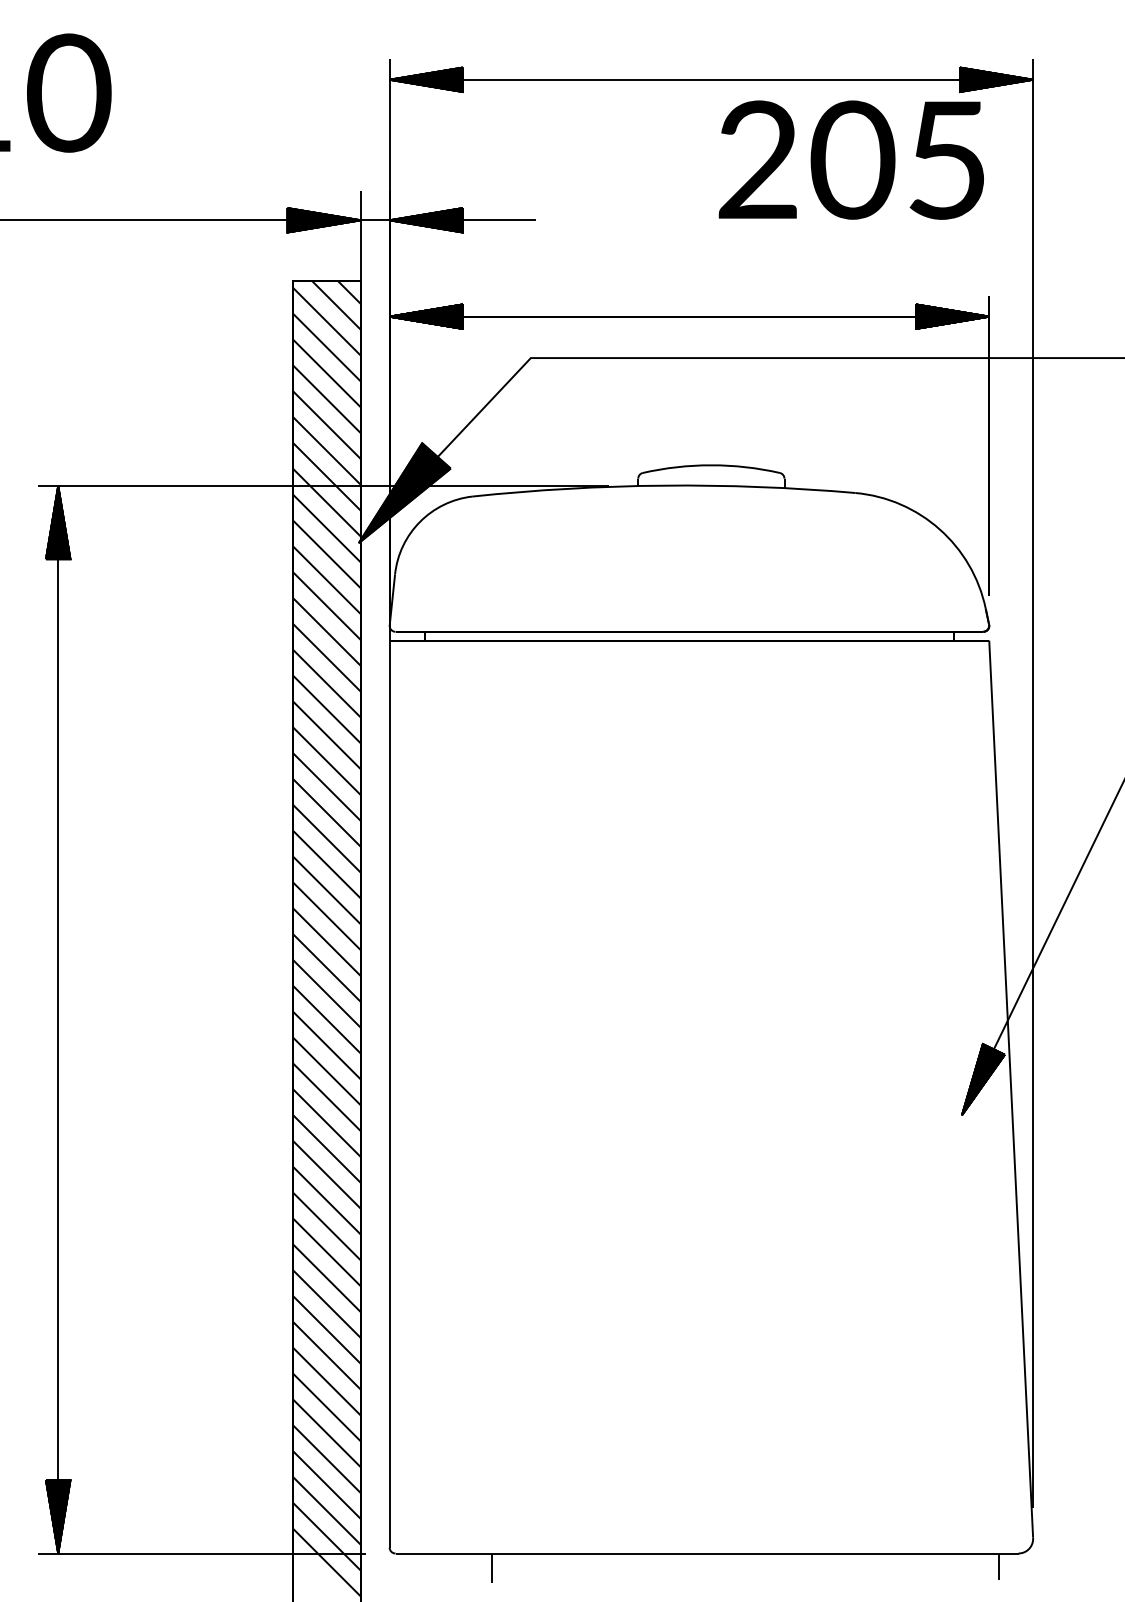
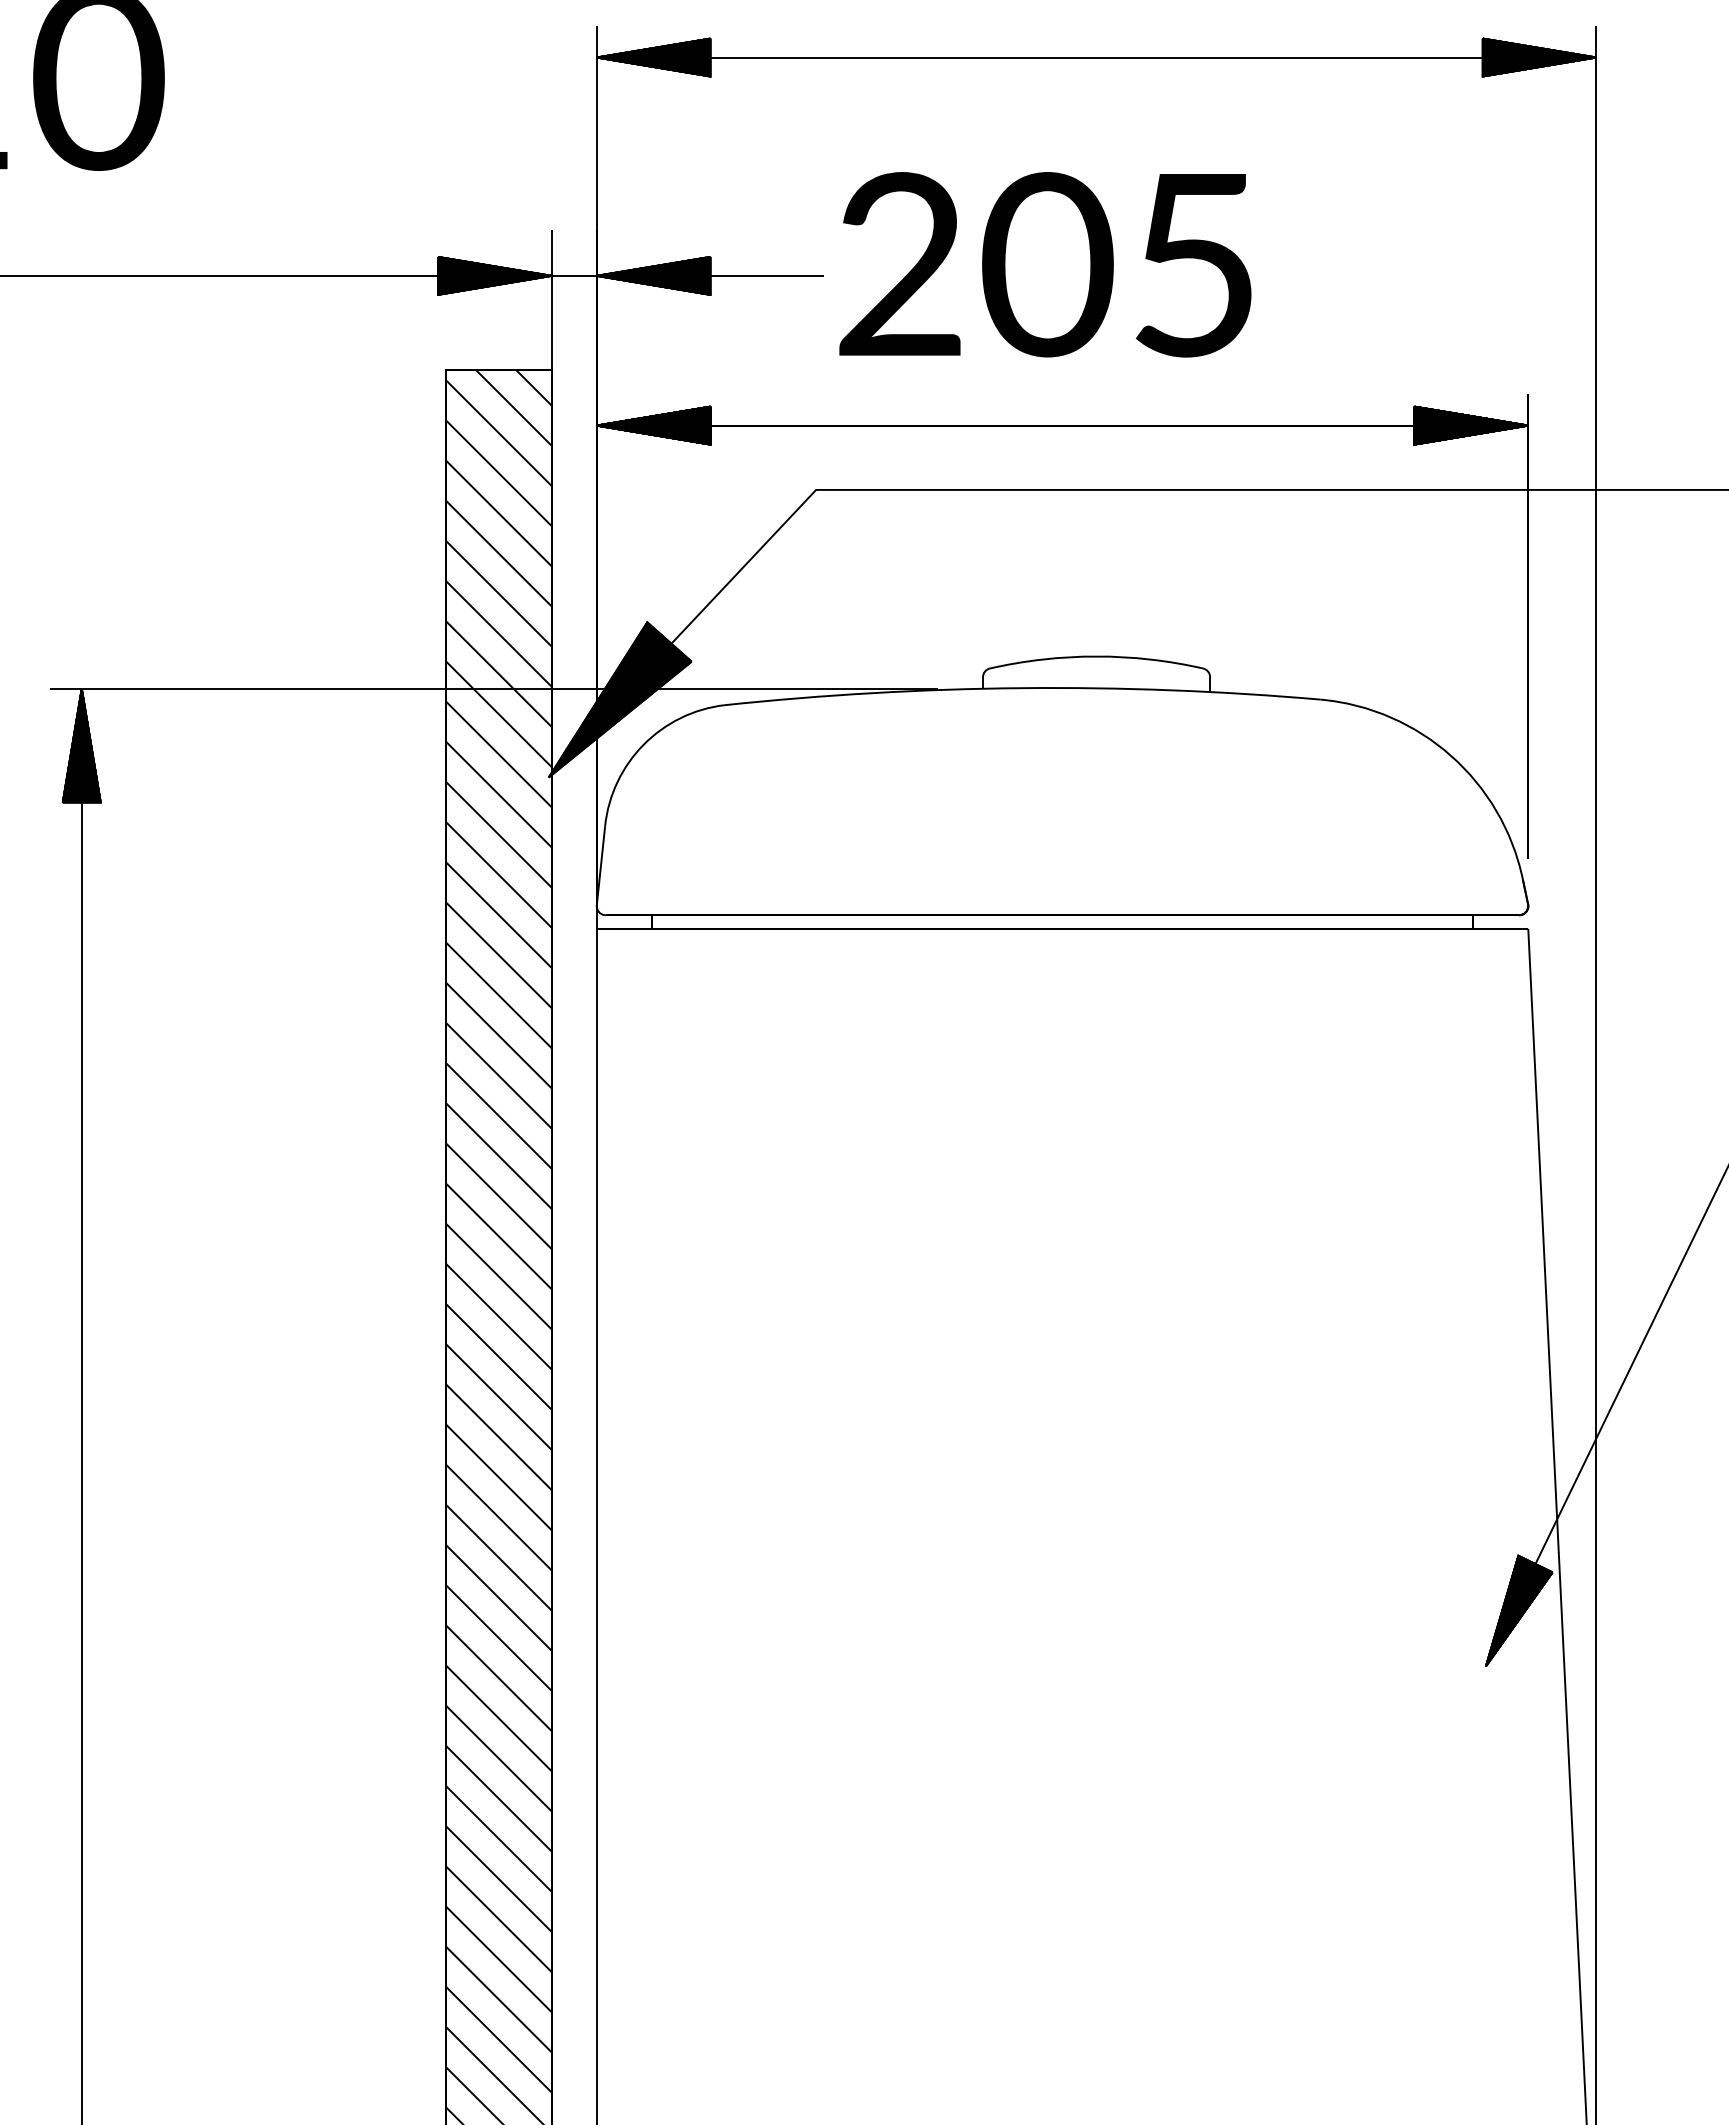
text: (850, 159) -> (1043, 263), moved

